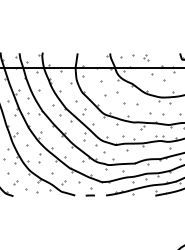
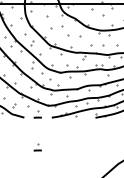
part: (89, 228) -> (37, 146), added

